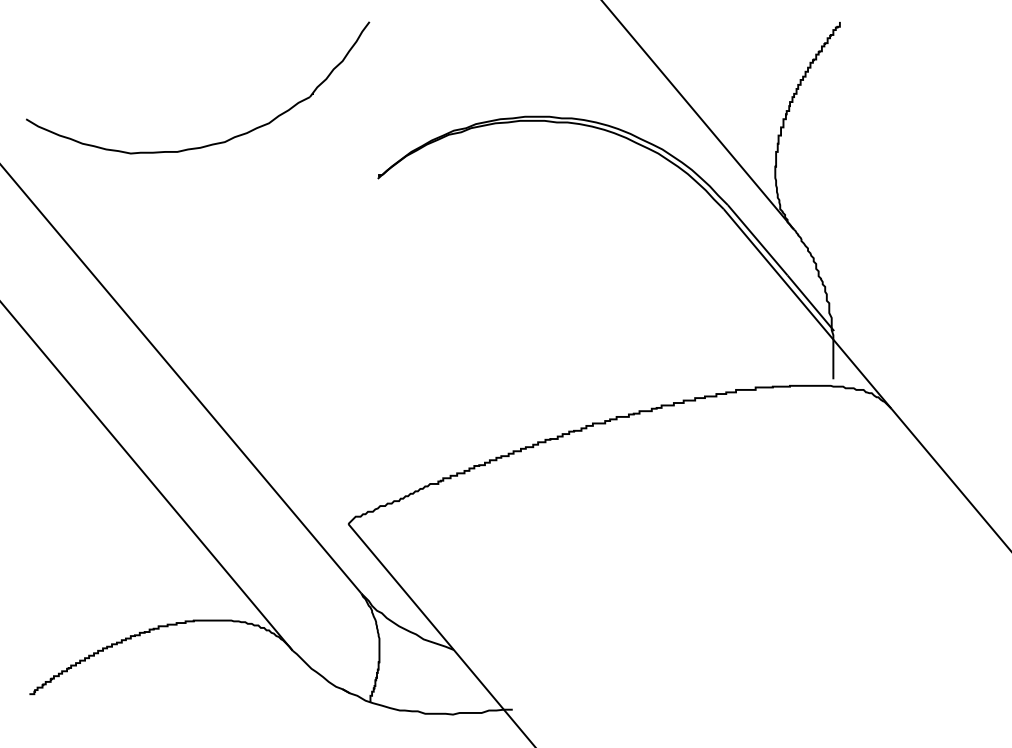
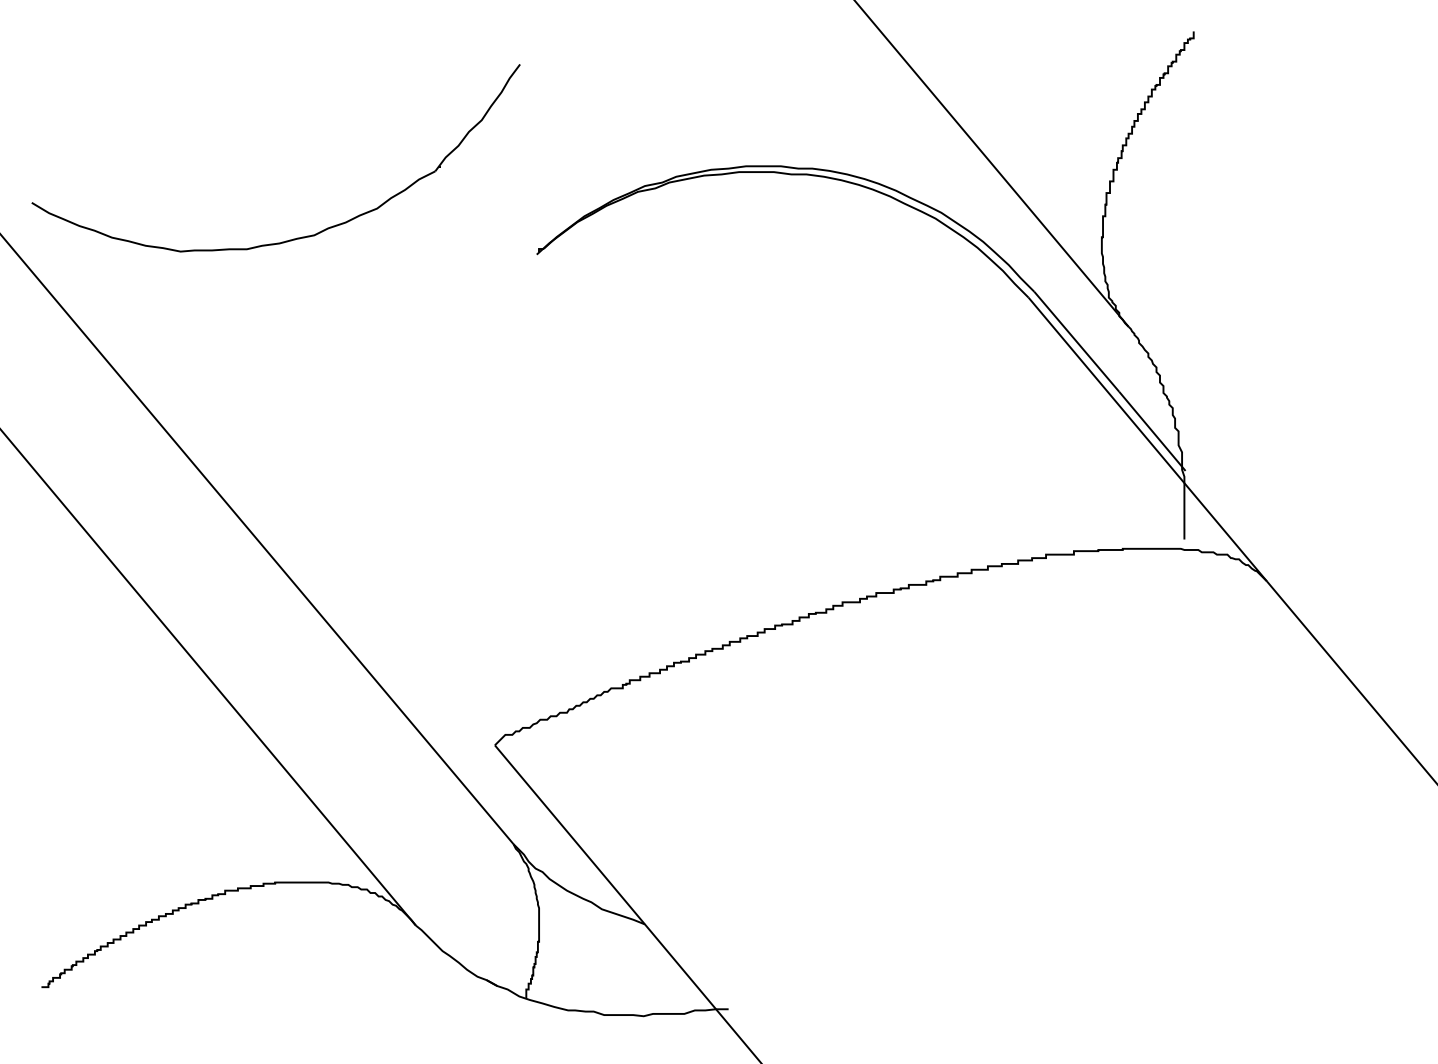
part: (210, 144) -> (293, 238), moved

